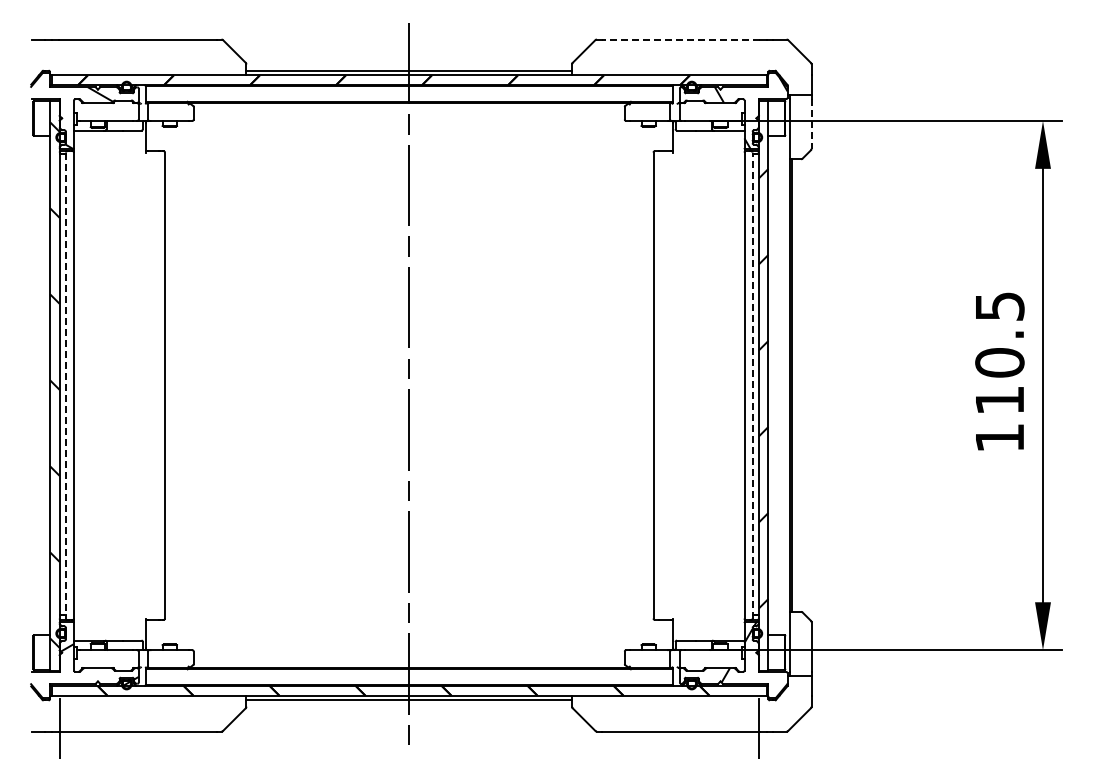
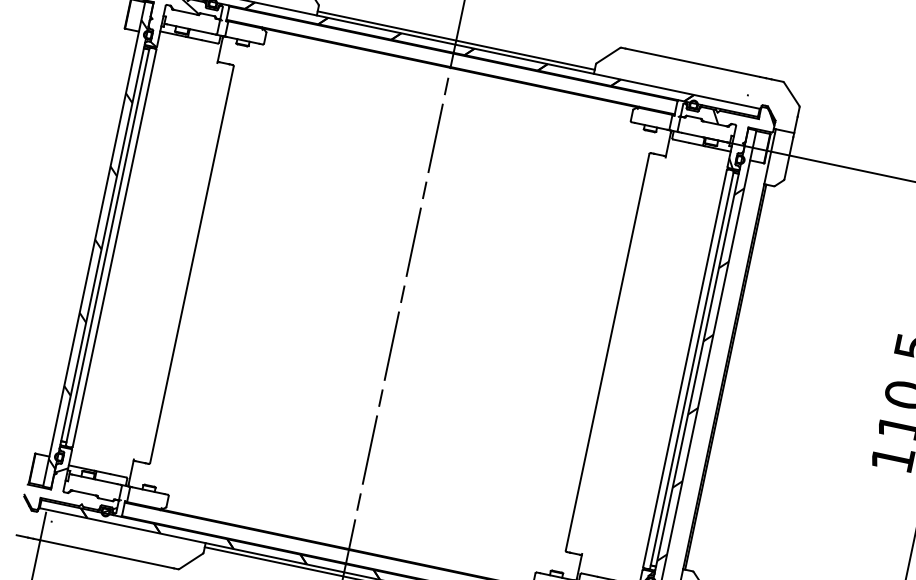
line: (680, 39) -> (692, 62), dashed -> solid
line: (811, 124) -> (788, 158), dashed -> solid
line: (65, 385) -> (107, 246), dashed -> solid
line: (752, 385) -> (691, 369), dashed -> solid

